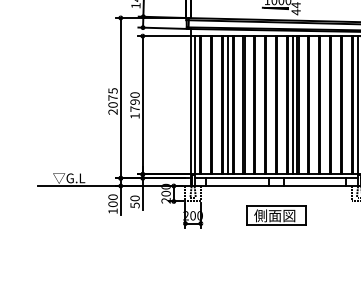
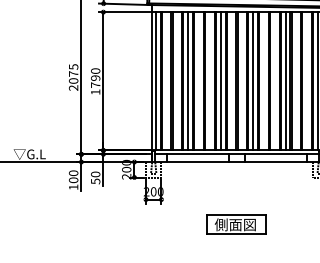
line: (260, 105) -> (221, 81), added
line: (325, 105) -> (286, 81), added
part: (276, 215) -> (237, 224), moved

